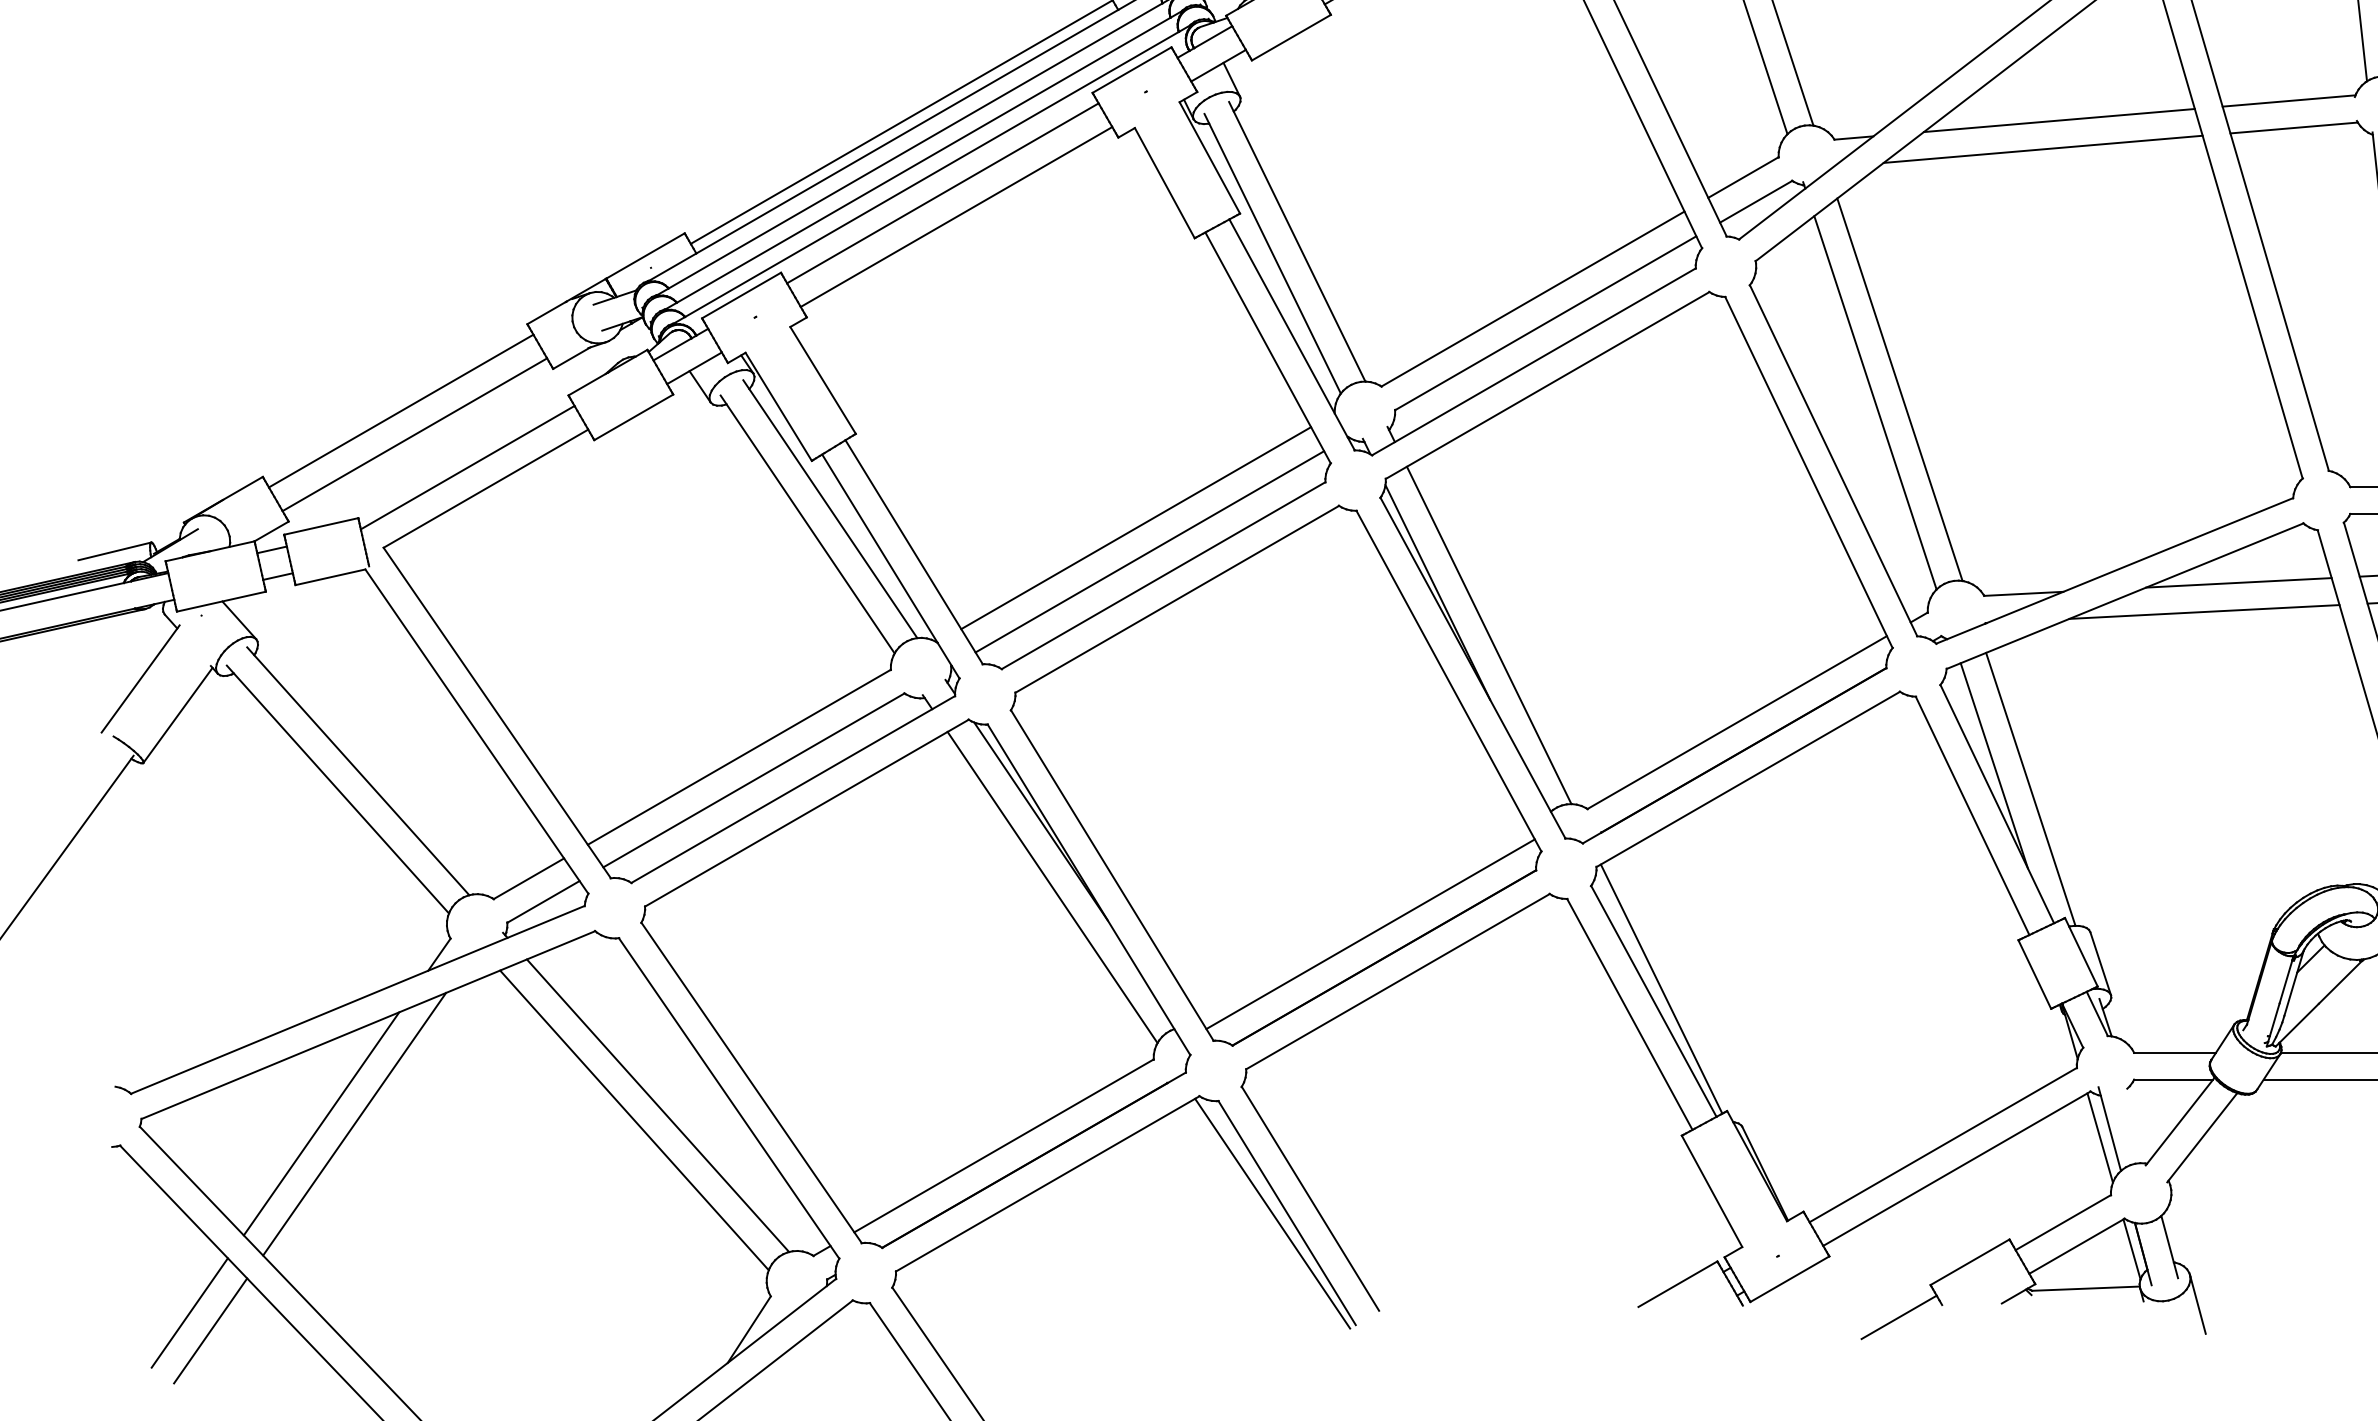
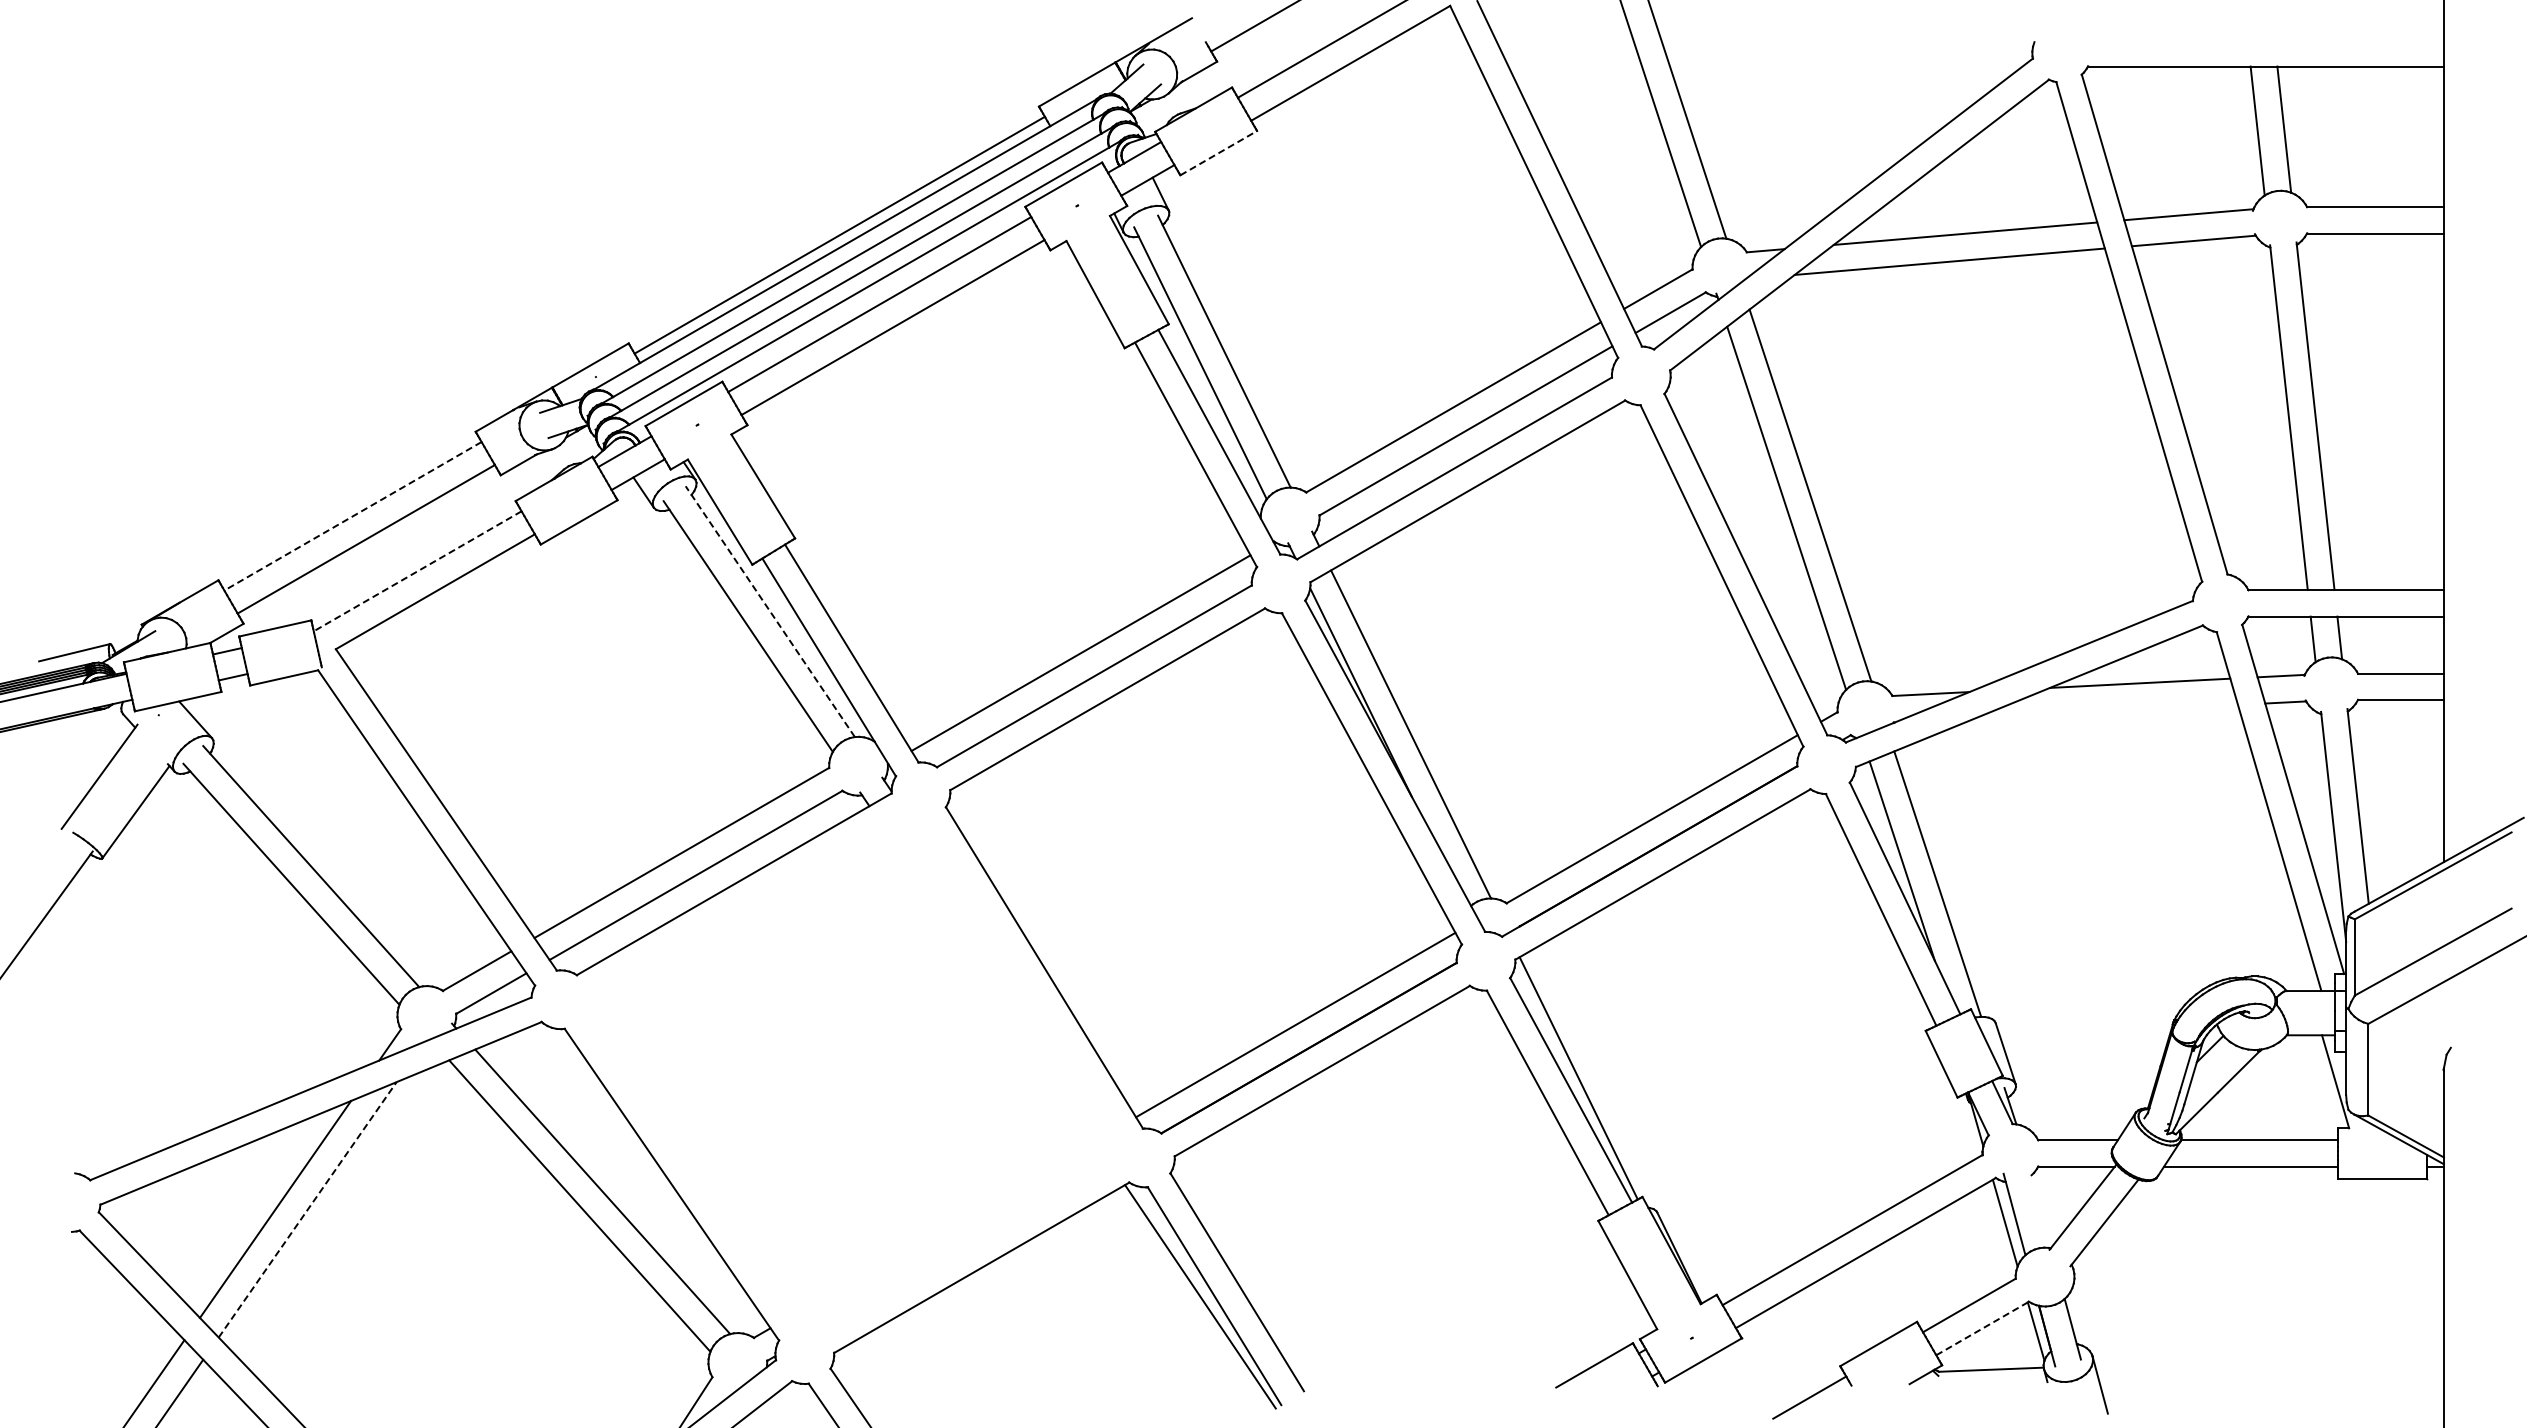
line: (1292, 37) -> (1219, 152), solid -> dashed
line: (401, 411) -> (353, 516), solid -> dashed
line: (467, 467) -> (417, 571), solid -> dashed
line: (830, 508) -> (770, 611), solid -> dashed
line: (1135, 527) -> (1067, 629), removed
line: (2204, 611) -> (2106, 711), removed
part: (915, 984) -> (853, 1073), removed
line: (354, 1123) -> (307, 1209), solid -> dashed
line: (2076, 1246) -> (1982, 1328), solid -> dashed

